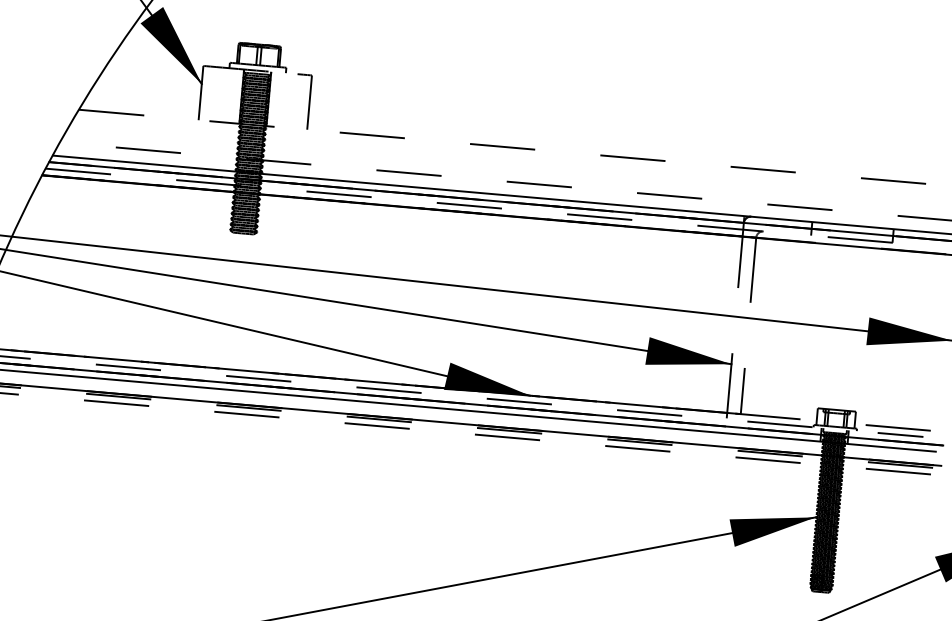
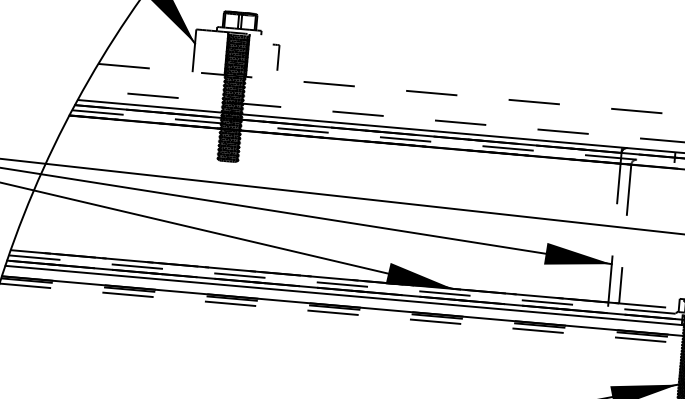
part: (304, 101) -> (275, 57), size x0.6

